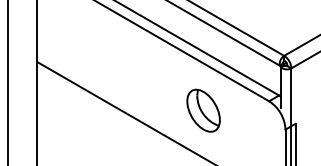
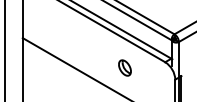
part: (202, 109) -> (124, 67), size x0.6

